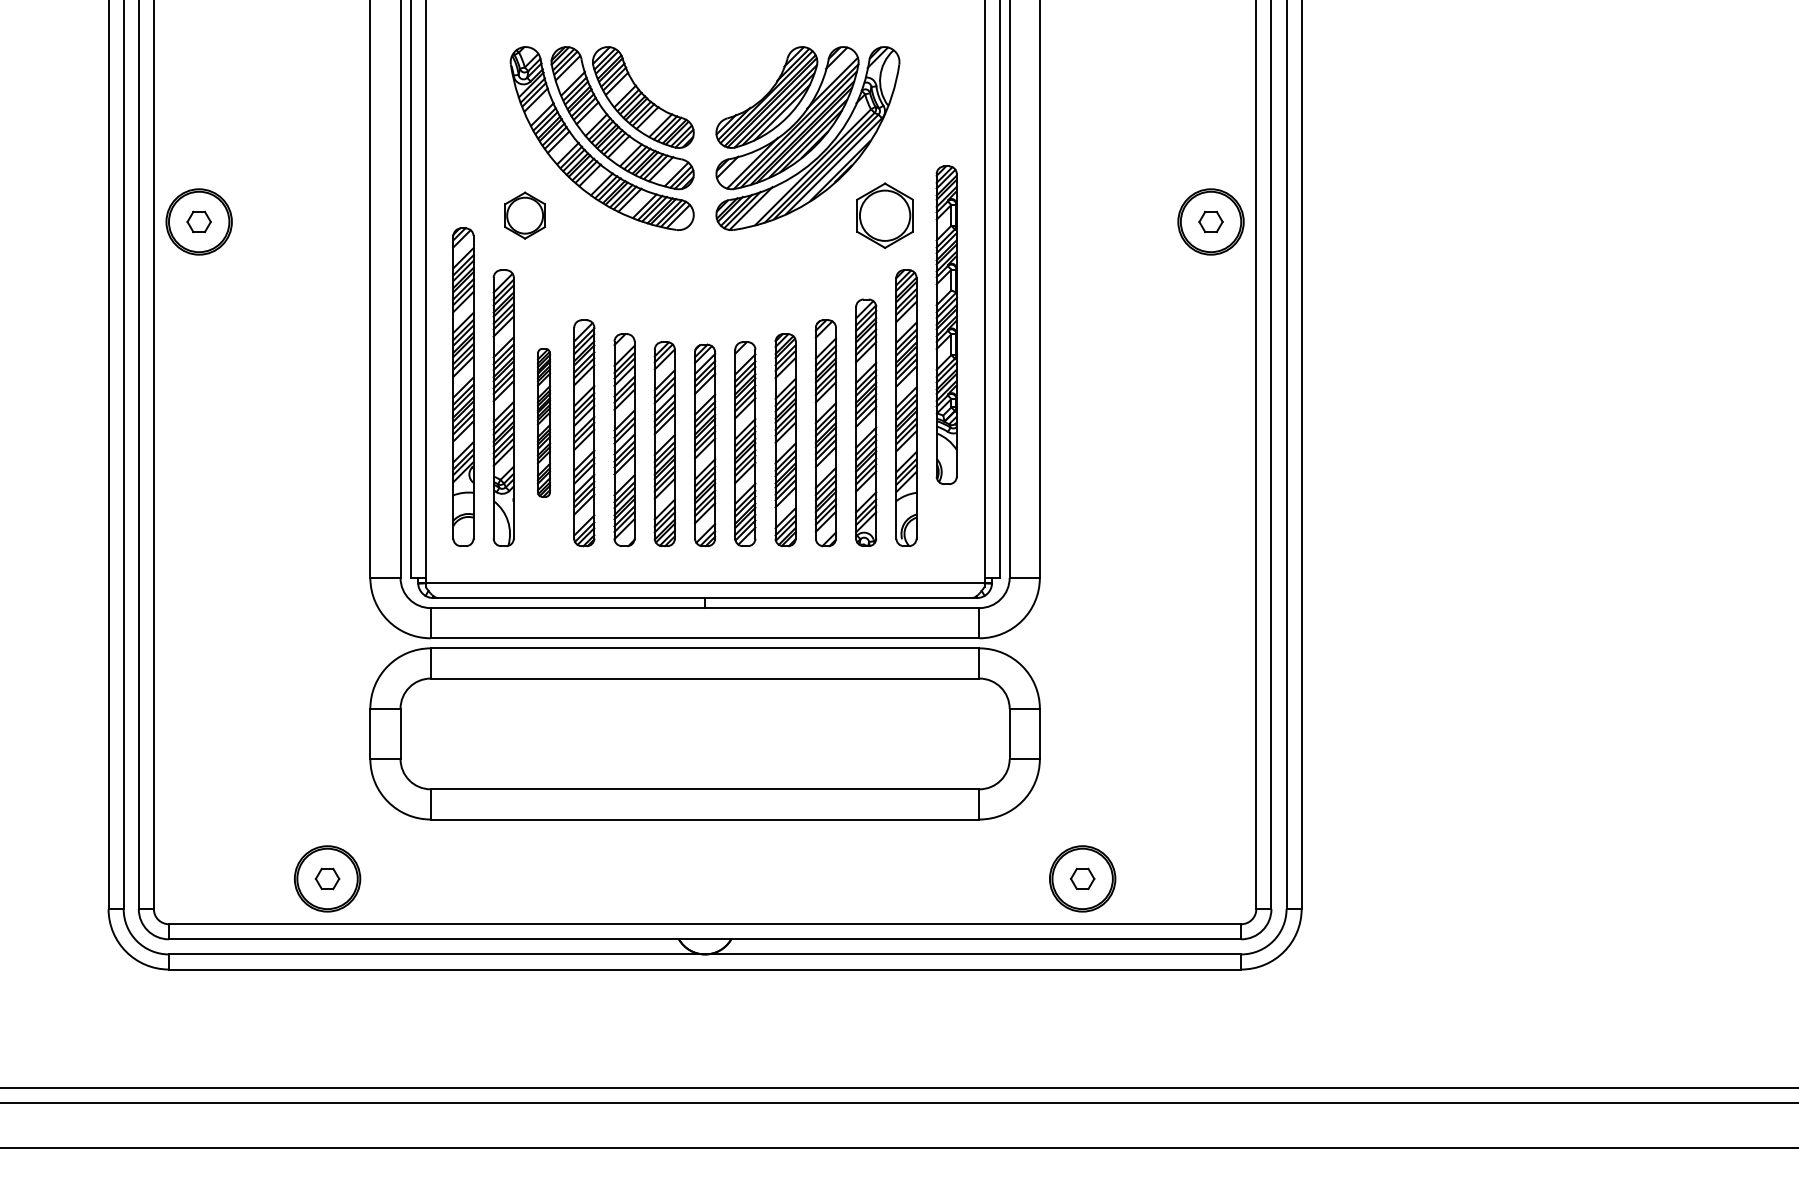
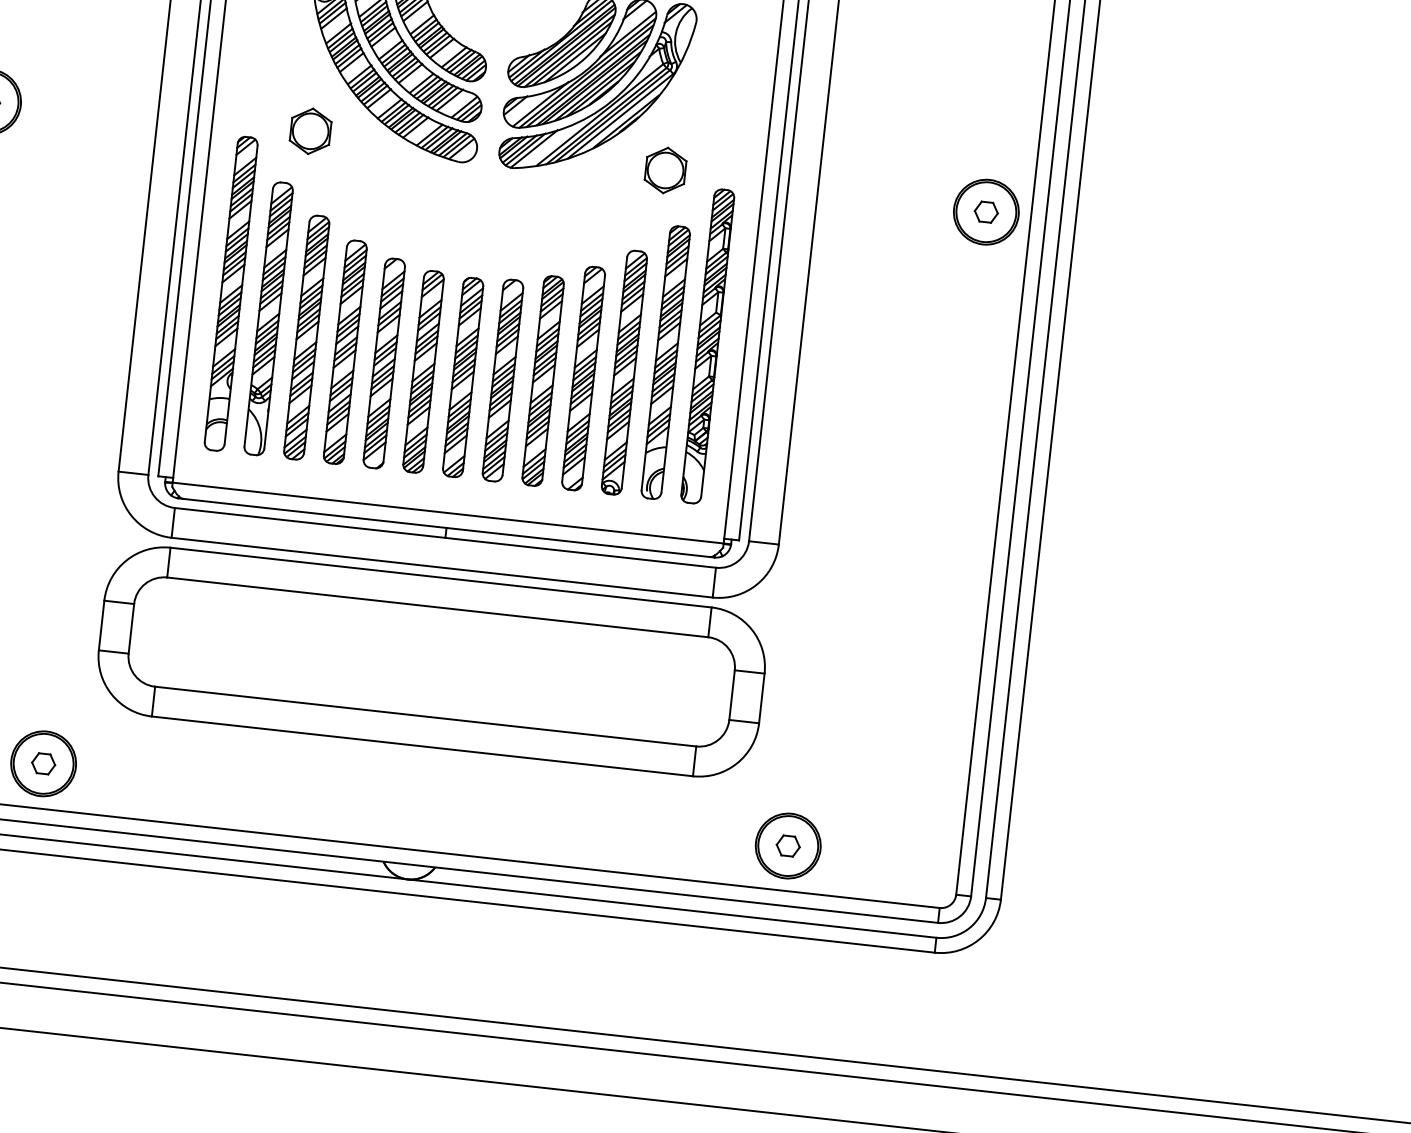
part: (884, 215) -> (665, 170), size x0.71
part: (946, 324) -> (707, 345), moved
part: (543, 422) -> (306, 337), size x1.67

